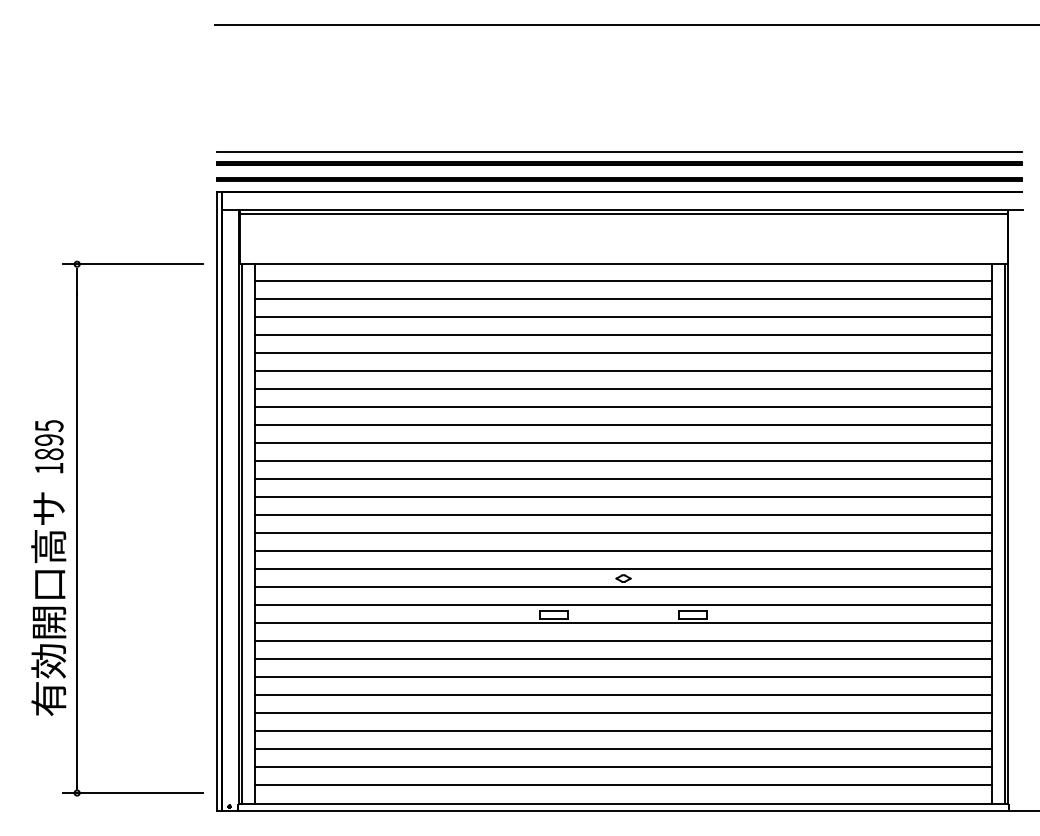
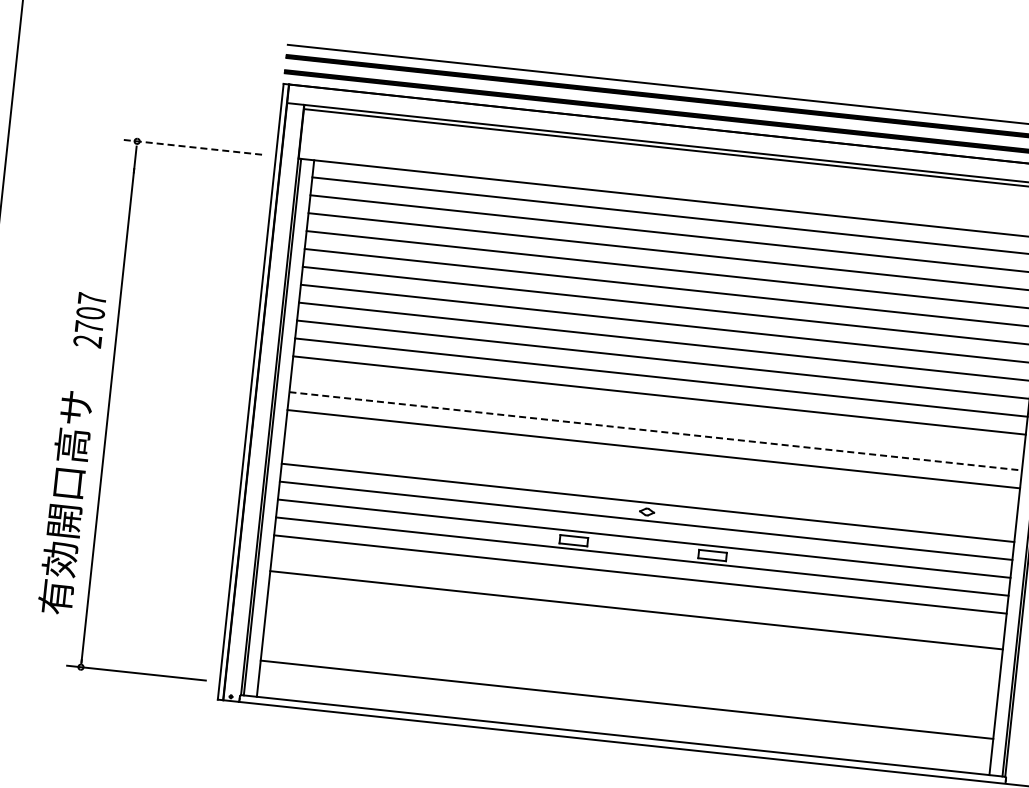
line: (132, 264) -> (192, 147), solid -> dashed
text: (48, 447) -> (89, 320), 1895 -> 2707
line: (623, 479) -> (657, 413), removed
line: (624, 497) -> (656, 431), solid -> dashed
line: (623, 533) -> (651, 467), removed
line: (623, 551) -> (649, 485), removed
text: (48, 603) -> (65, 502), moved
line: (623, 659) -> (638, 592), removed
line: (623, 695) -> (634, 628), removed
line: (623, 713) -> (632, 646), removed
line: (623, 731) -> (630, 664), removed
line: (623, 749) -> (628, 681), removed
line: (623, 785) -> (625, 717), removed

